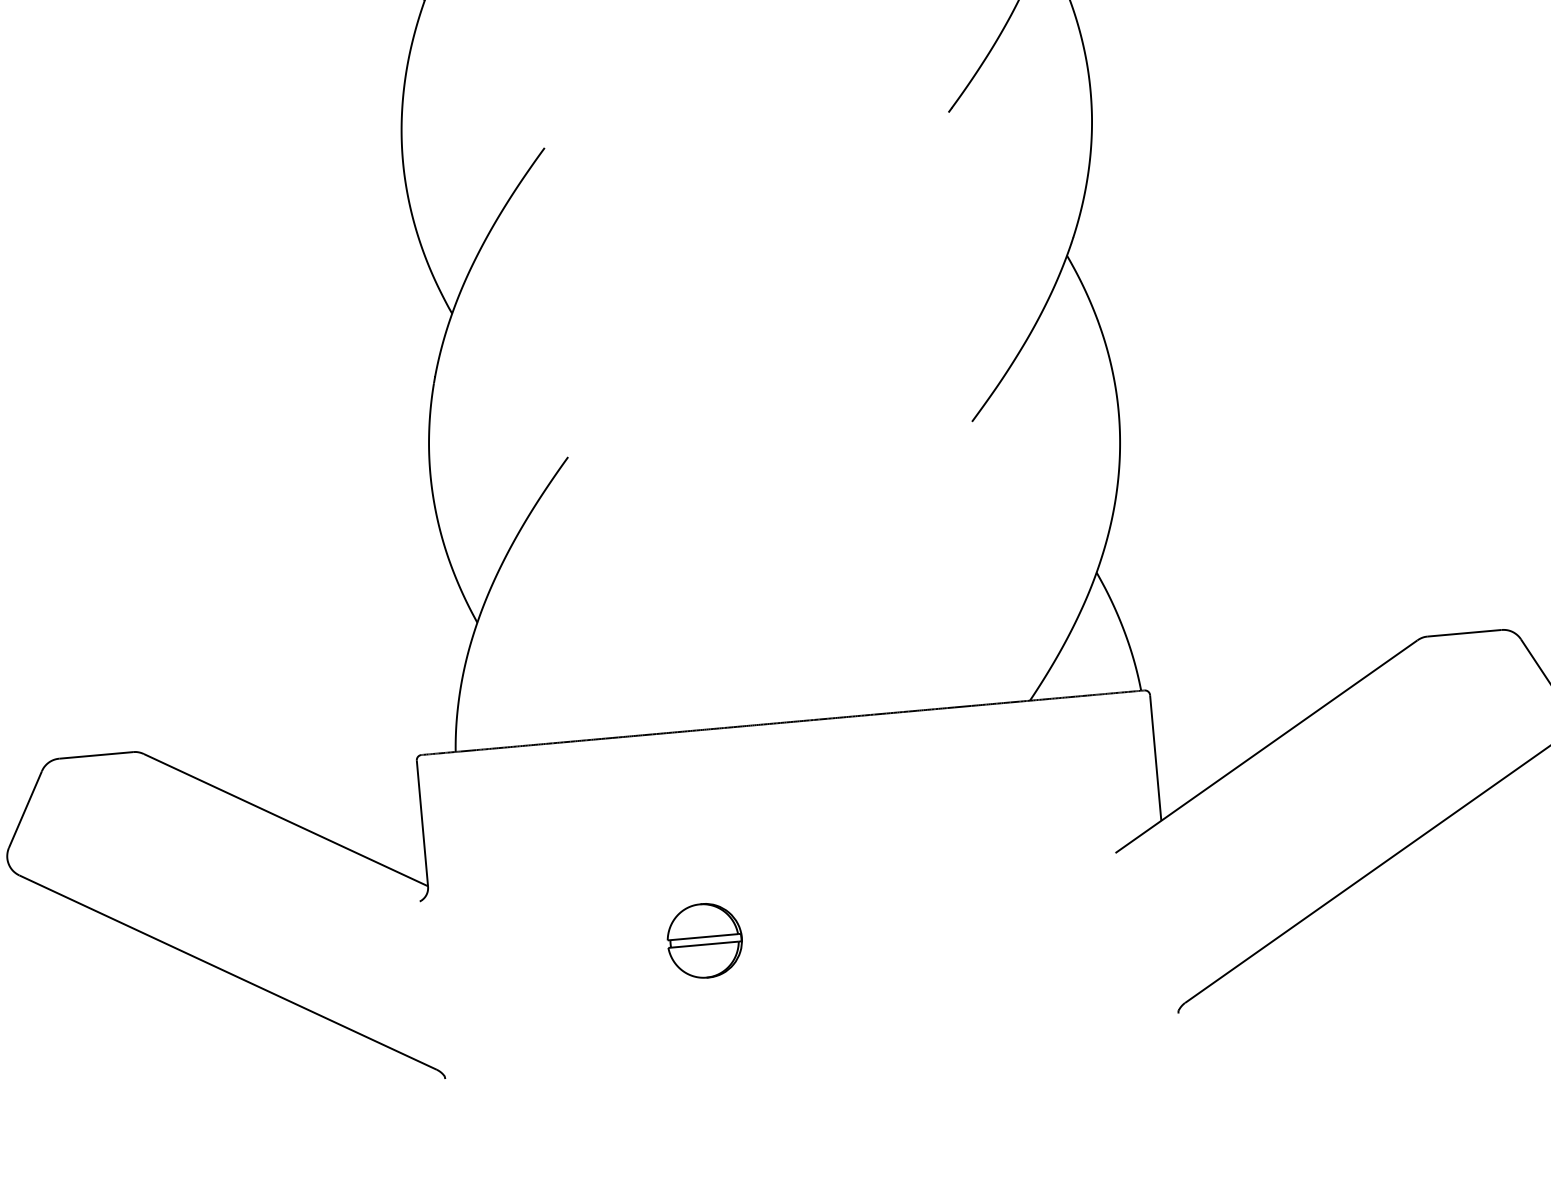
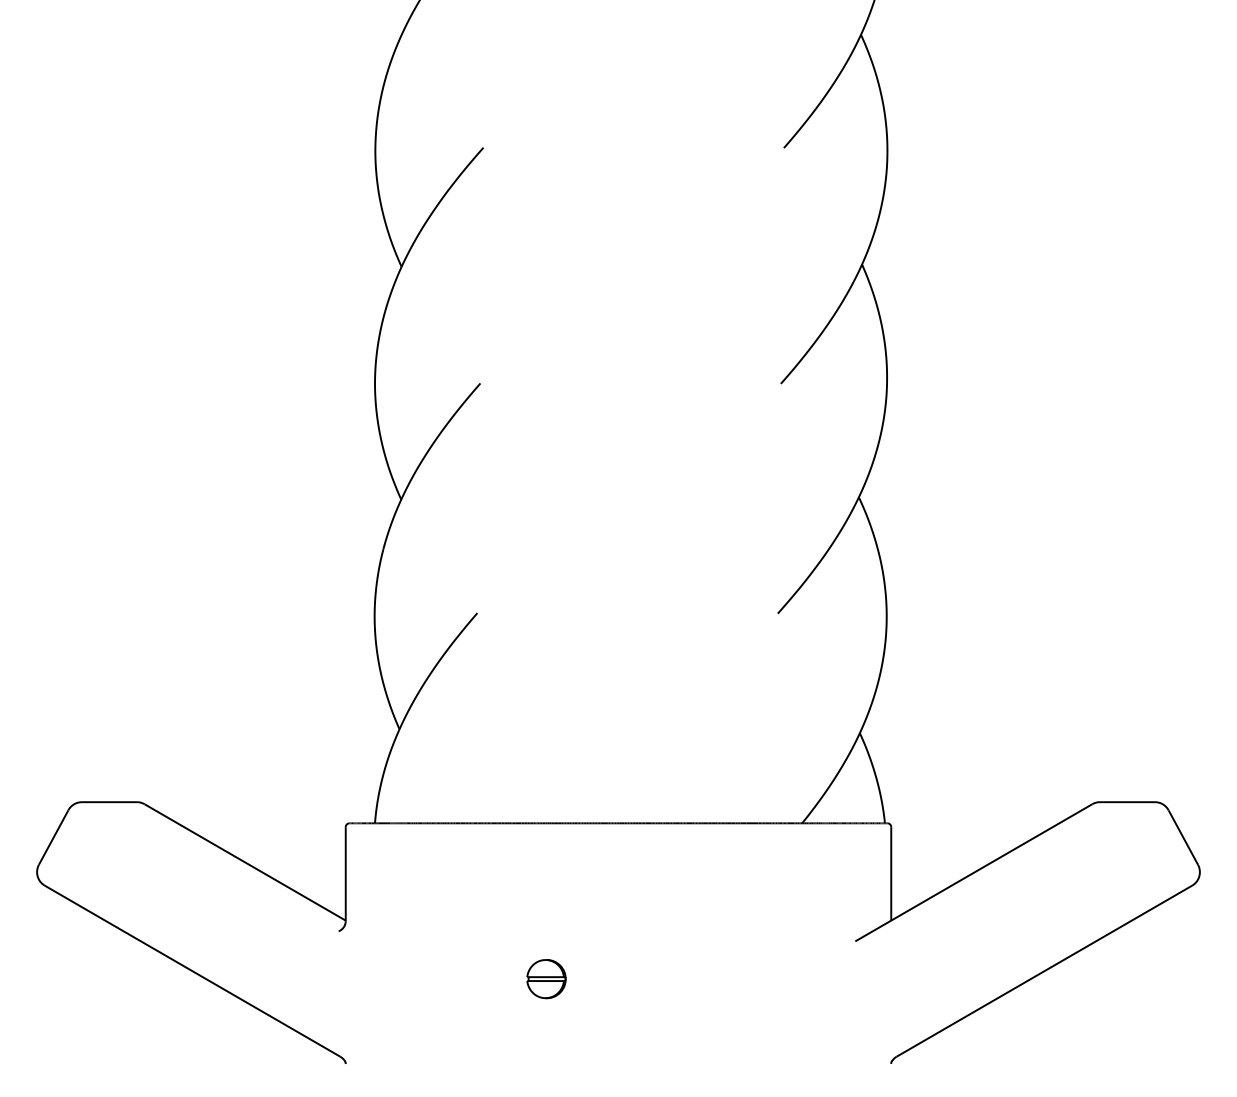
part: (704, 939) -> (546, 978), size x0.7

